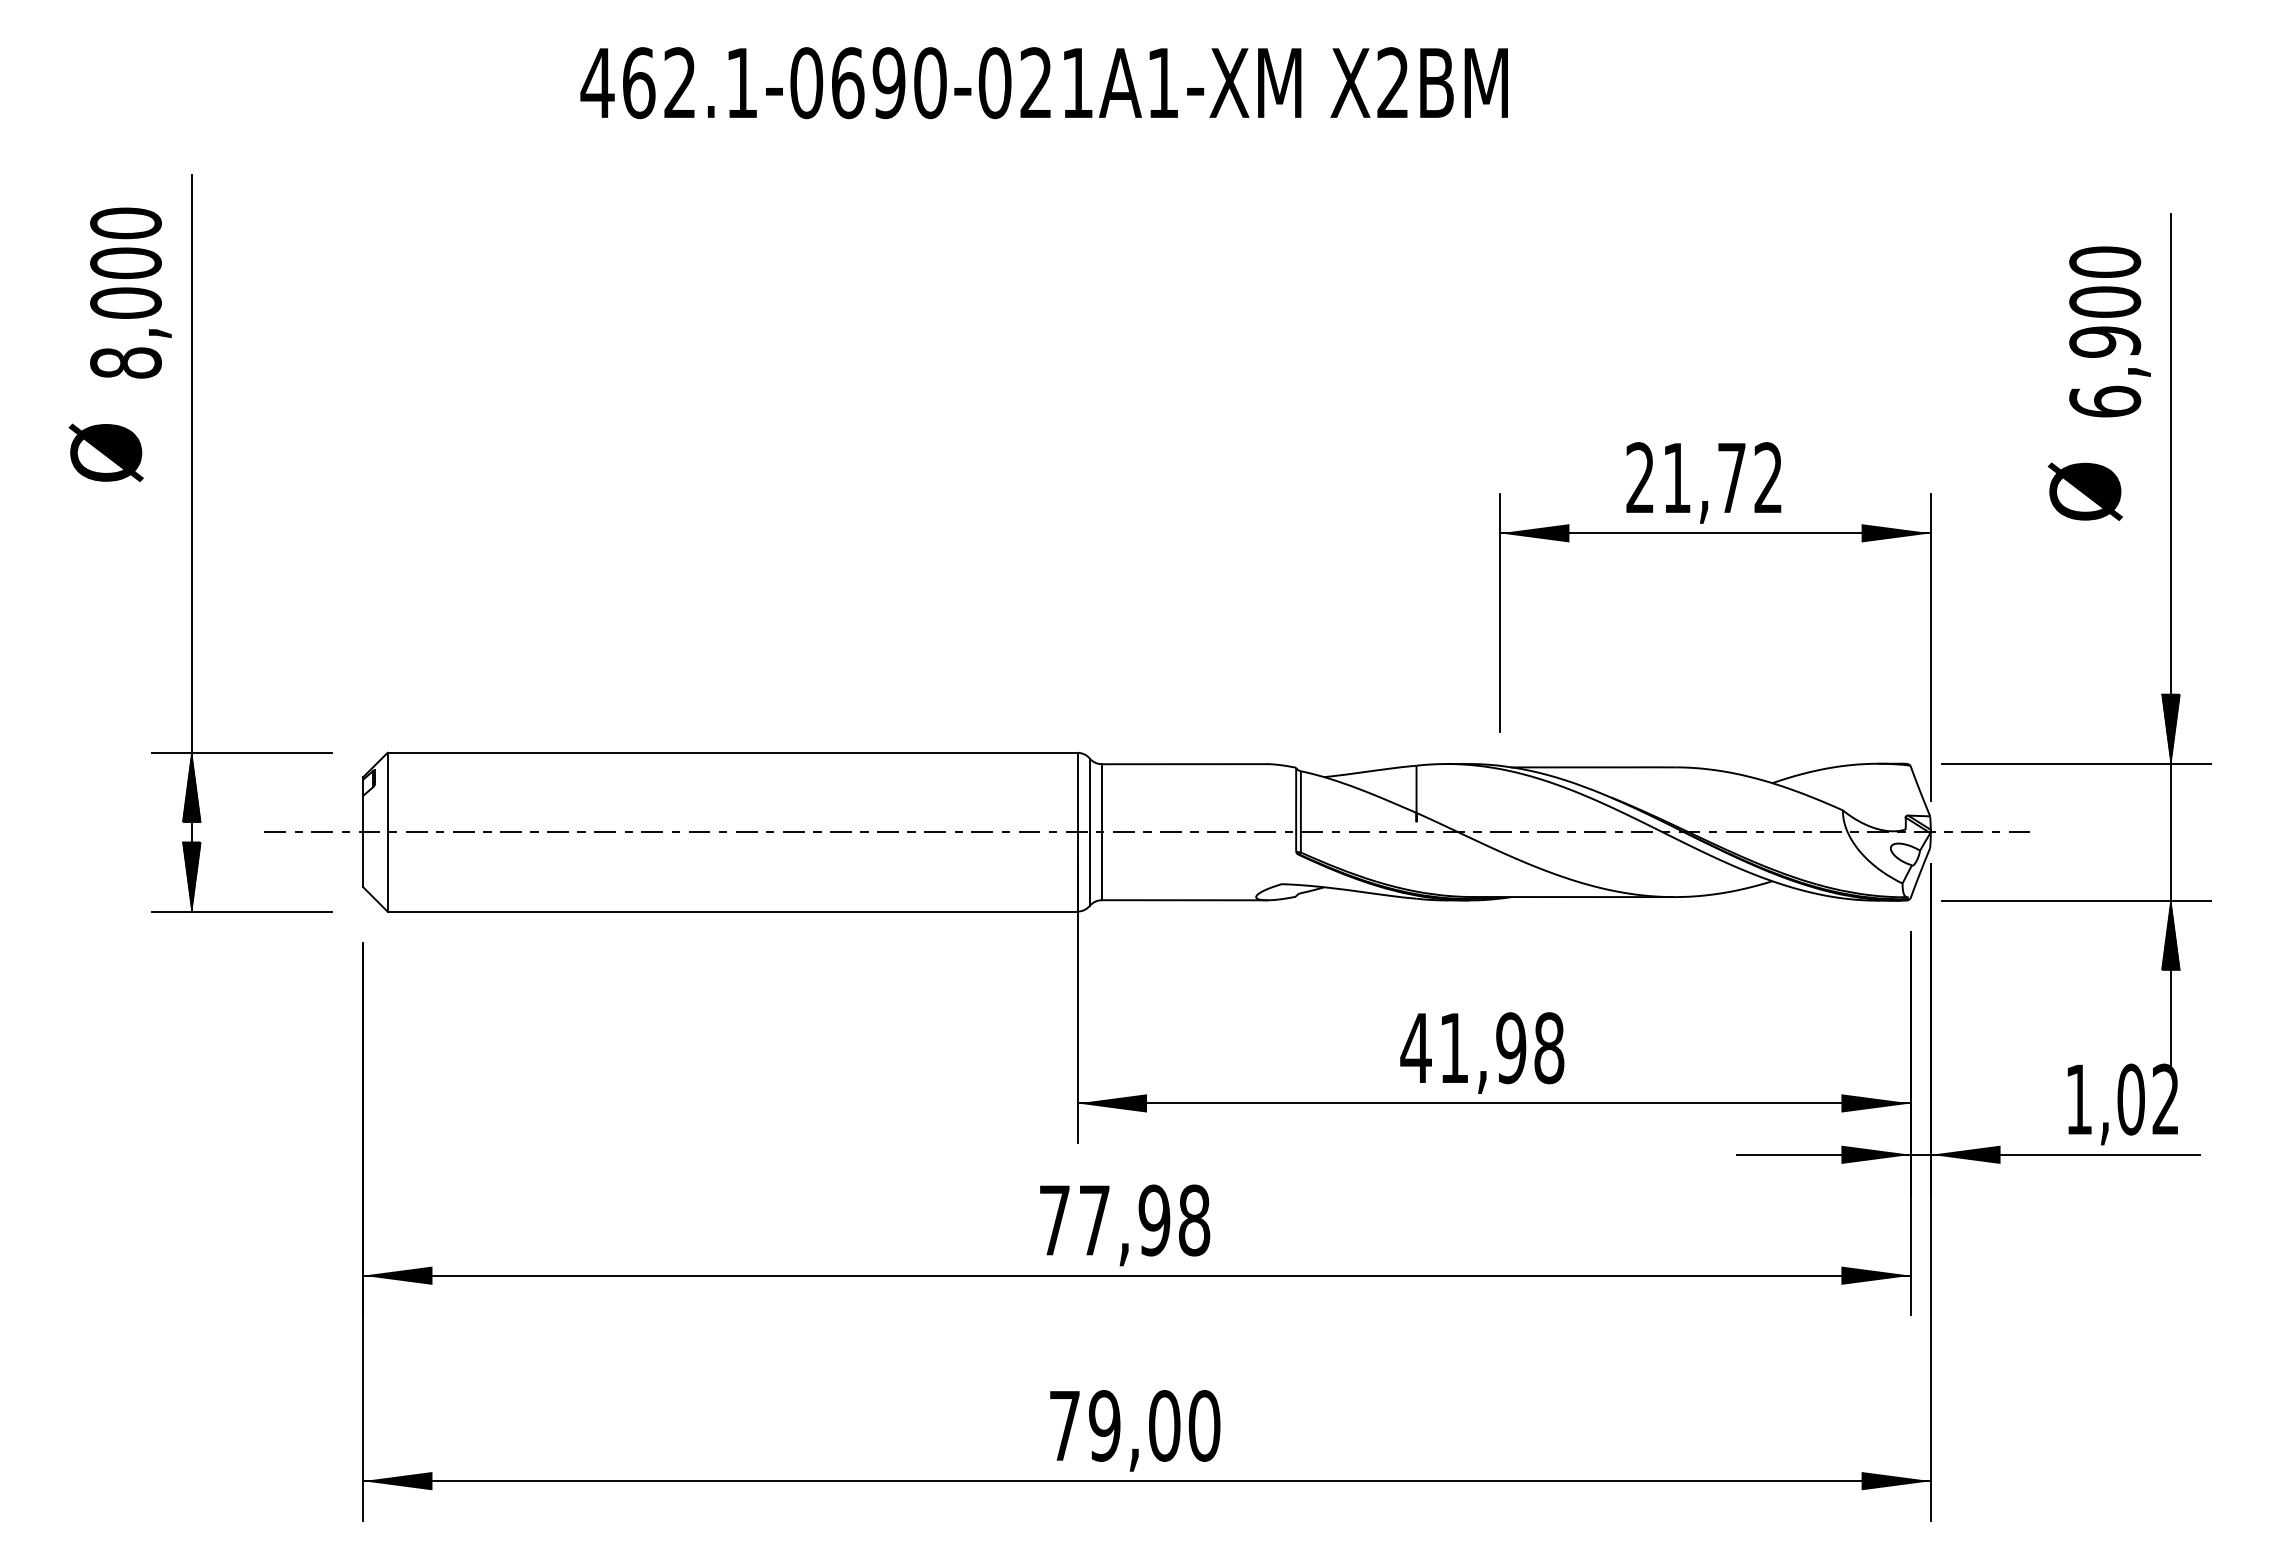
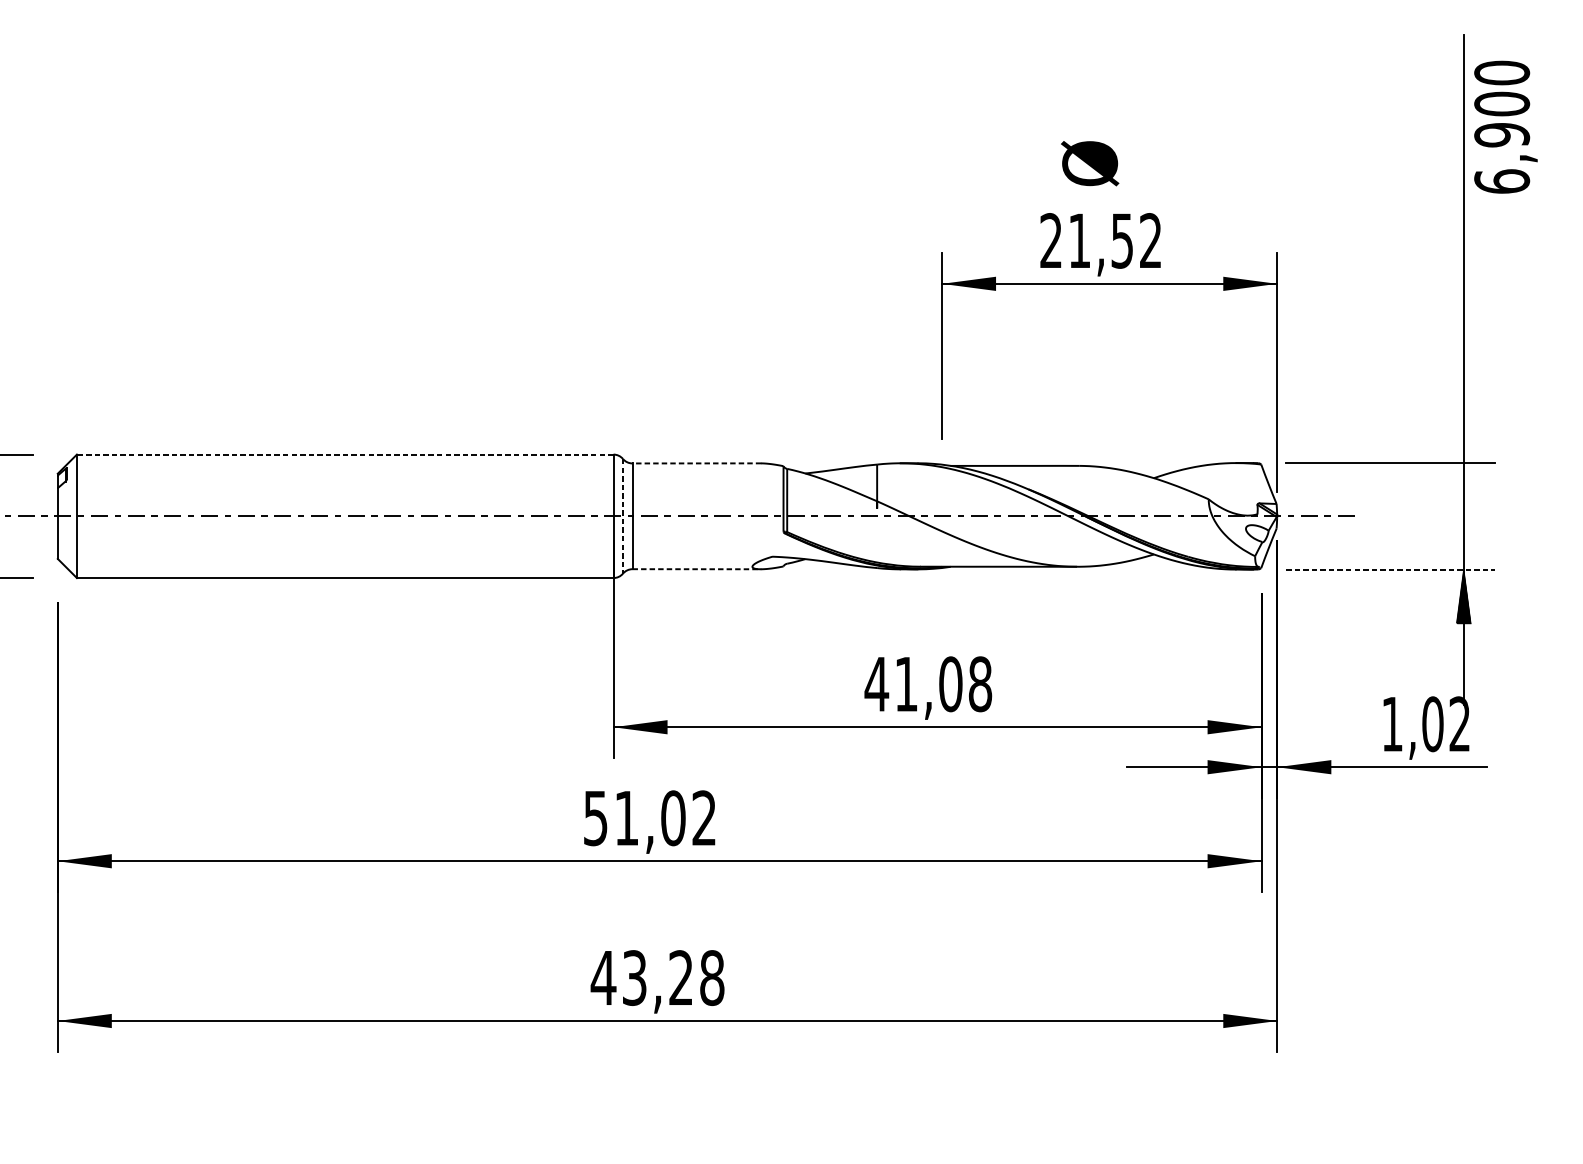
text: (2109, 331) -> (1505, 126), moved
text: (1731, 478) -> (1122, 241), 21,72 -> 21,52
text: (2084, 491) -> (1089, 163), moved
hatch: (2170, 728) -> (1463, 435), removed
line: (732, 752) -> (345, 454), solid -> dashed
line: (1184, 764) -> (696, 463), solid -> dashed
line: (1089, 832) -> (622, 516), solid -> dashed
line: (1184, 900) -> (696, 569), solid -> dashed
line: (2077, 900) -> (1391, 569), solid -> dashed
text: (1511, 1048) -> (950, 684), 41,98 -> 41,08
text: (1124, 1220) -> (650, 818), 77,98 -> 51,02
text: (1134, 1425) -> (657, 977), 79,00 -> 43,28

